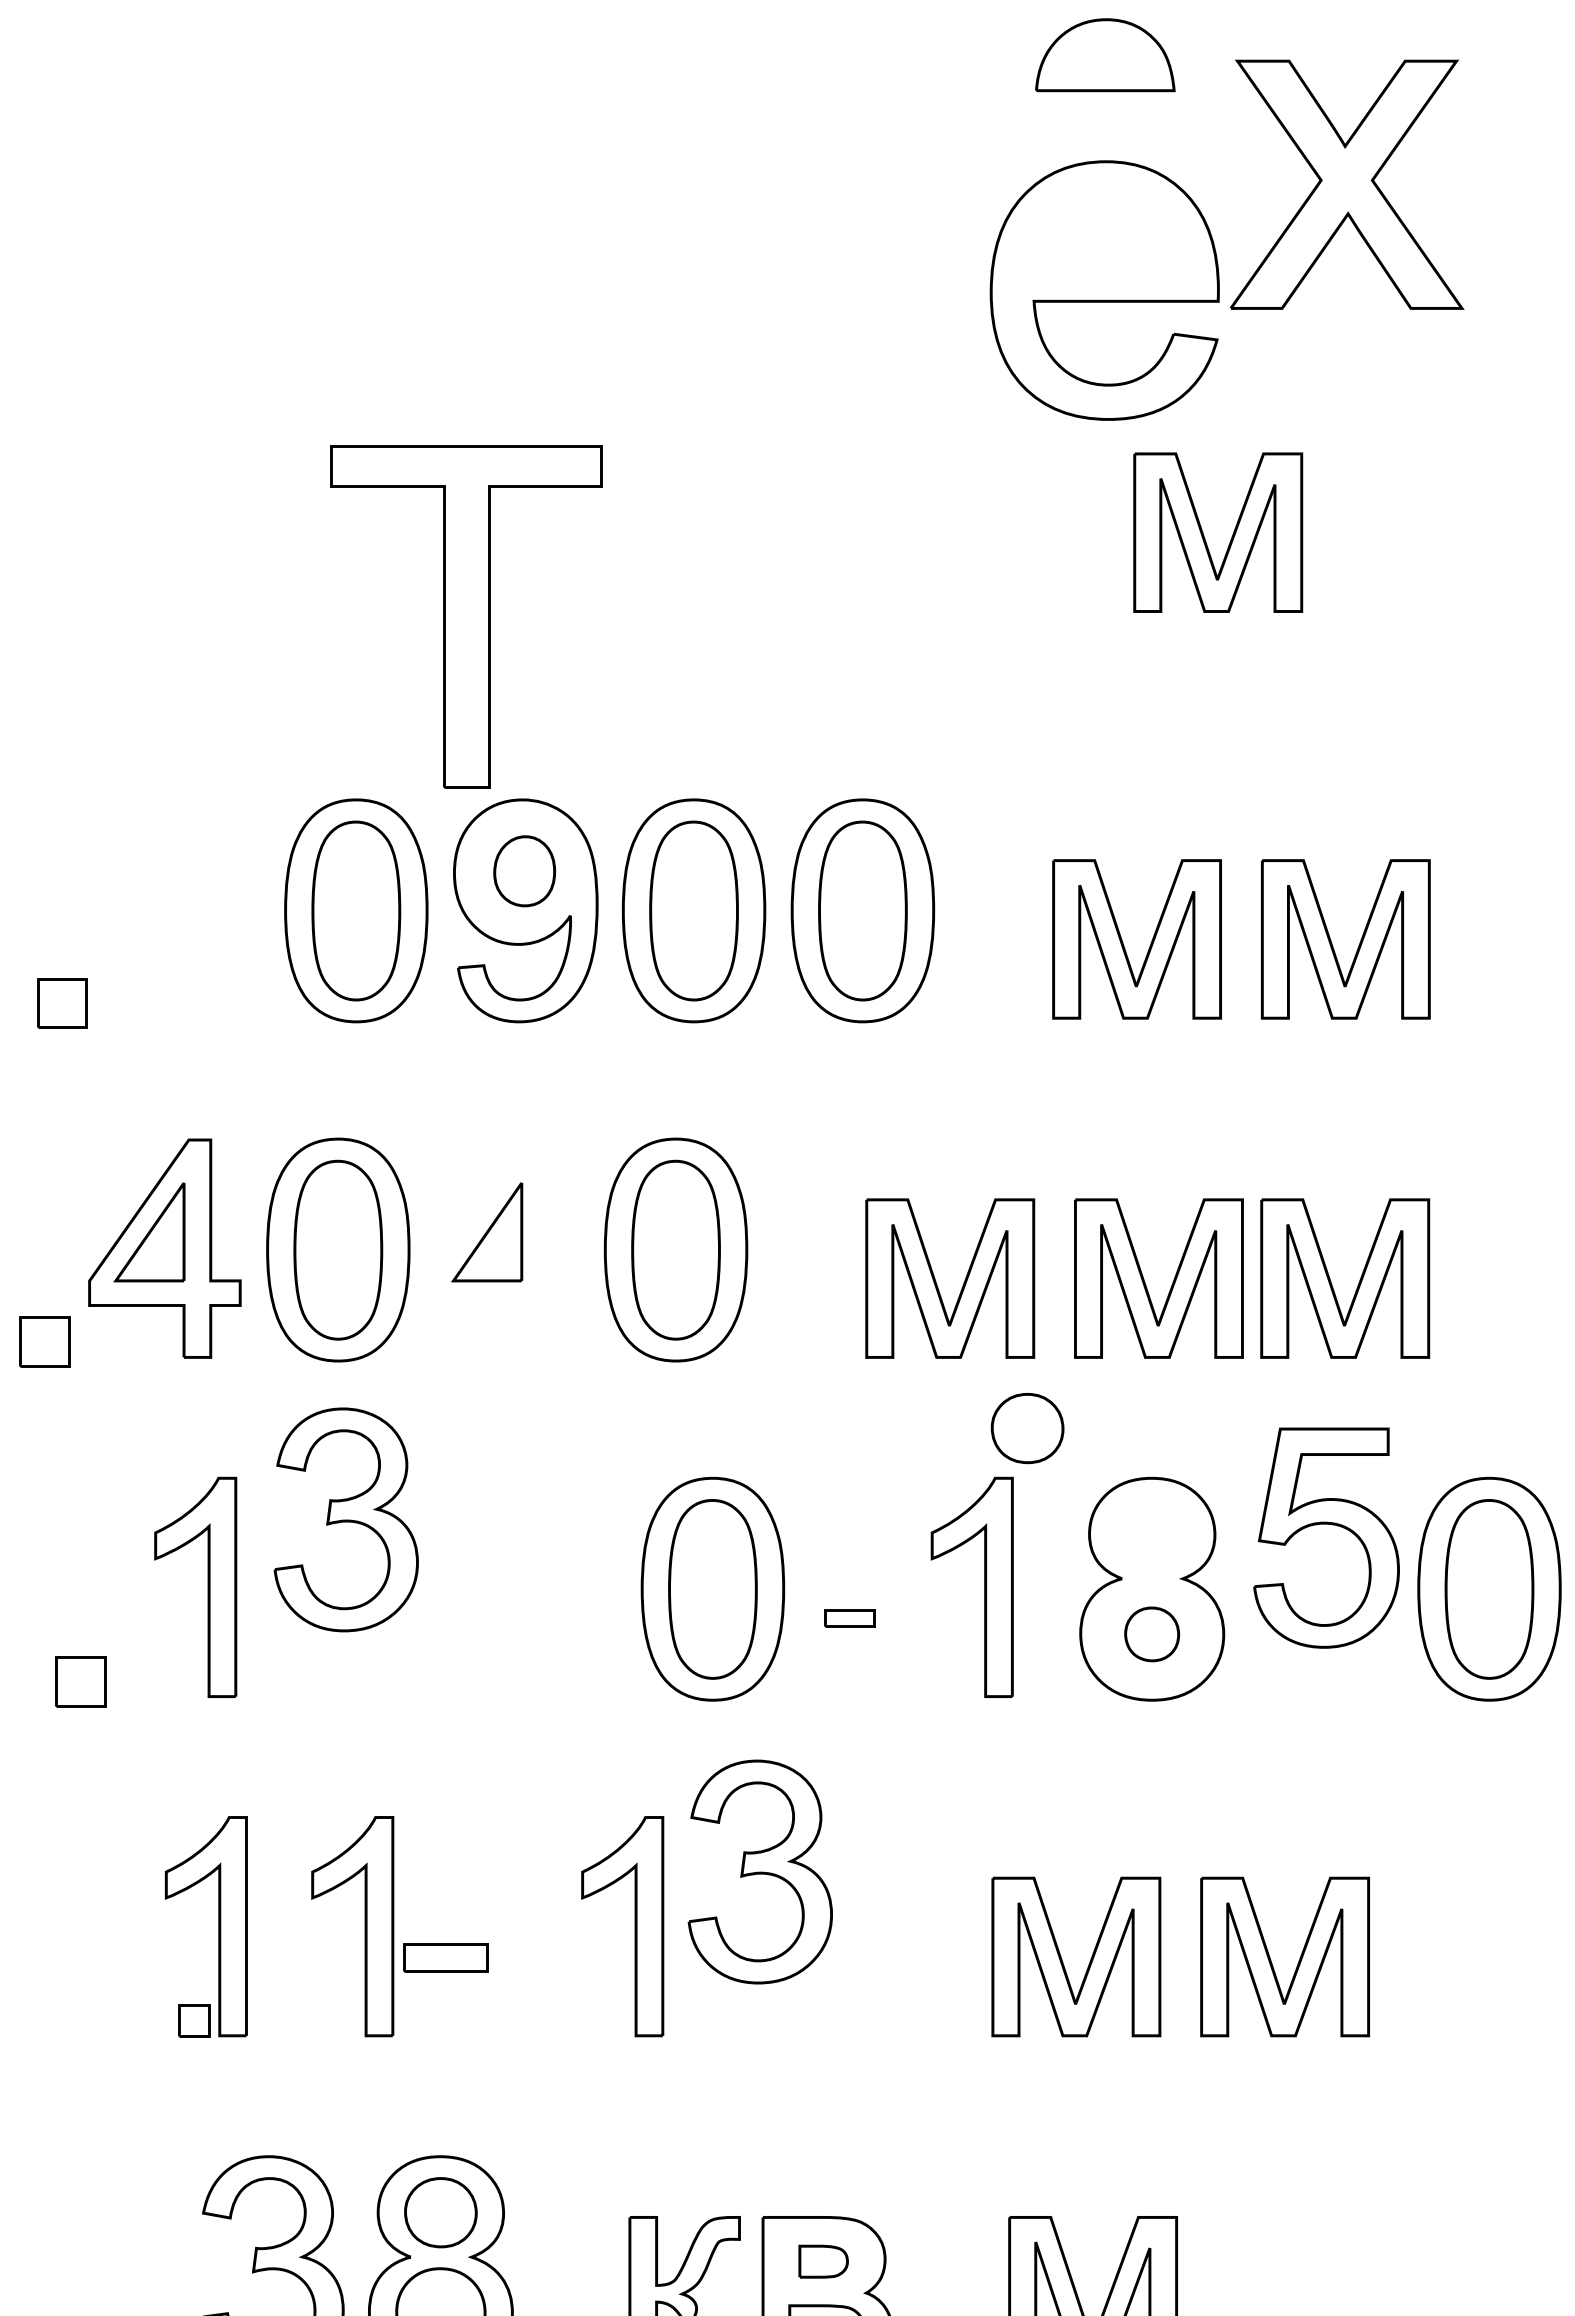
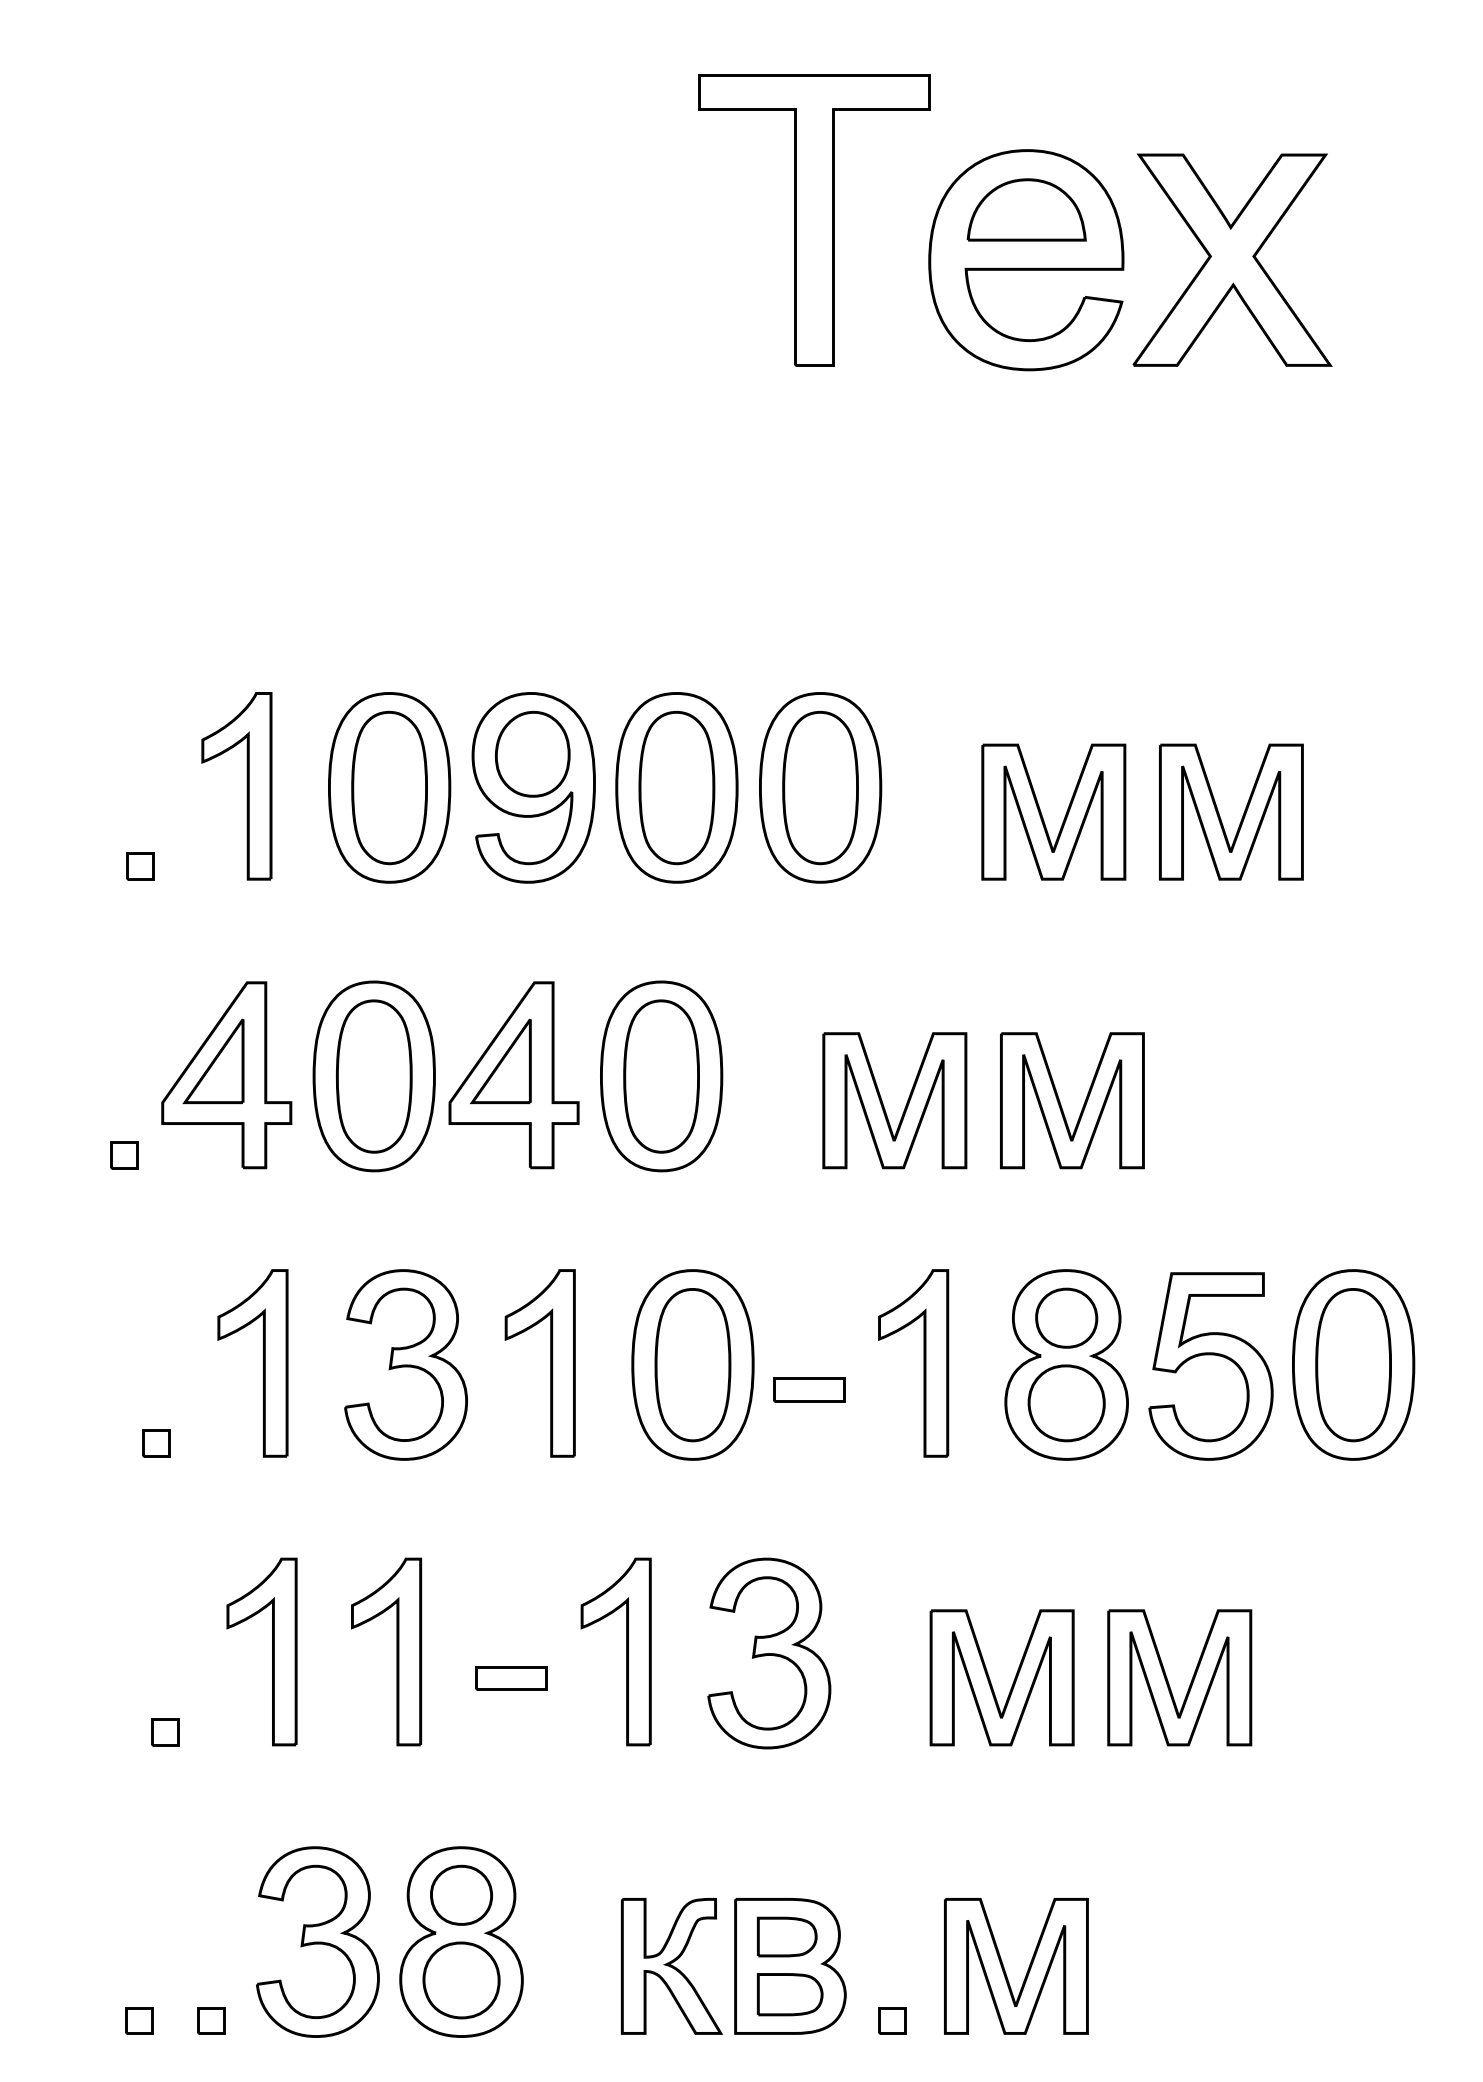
part: (1104, 54) -> (1026, 209), moved
part: (1347, 183) -> (1232, 259), moved
part: (1204, 535) -> (1111, 468), removed
part: (466, 616) -> (814, 220), moved
part: (524, 870) -> (532, 753), size x1.43
part: (188, 909) -> (246, 786), added
part: (63, 1003) -> (140, 866), size x0.62
part: (501, 1248) -> (513, 1075), added
part: (1331, 1281) -> (1219, 1103), removed
part: (44, 1343) -> (124, 1155), size x0.62
part: (1027, 1427) -> (1066, 1317), moved
part: (345, 1519) -> (405, 1364), moved
part: (1325, 1525) -> (1210, 1355), moved
part: (545, 1587) -> (550, 1363), added
part: (849, 1618) -> (809, 1389), size x1.67
part: (1152, 1634) -> (1066, 1403), size x1.67
part: (82, 1681) -> (156, 1443), size x0.62
part: (760, 1871) -> (769, 1653), moved
part: (445, 1957) -> (511, 1678), moved
part: (195, 2021) -> (165, 1732), moved
part: (822, 2261) -> (786, 1936), size x1.43

